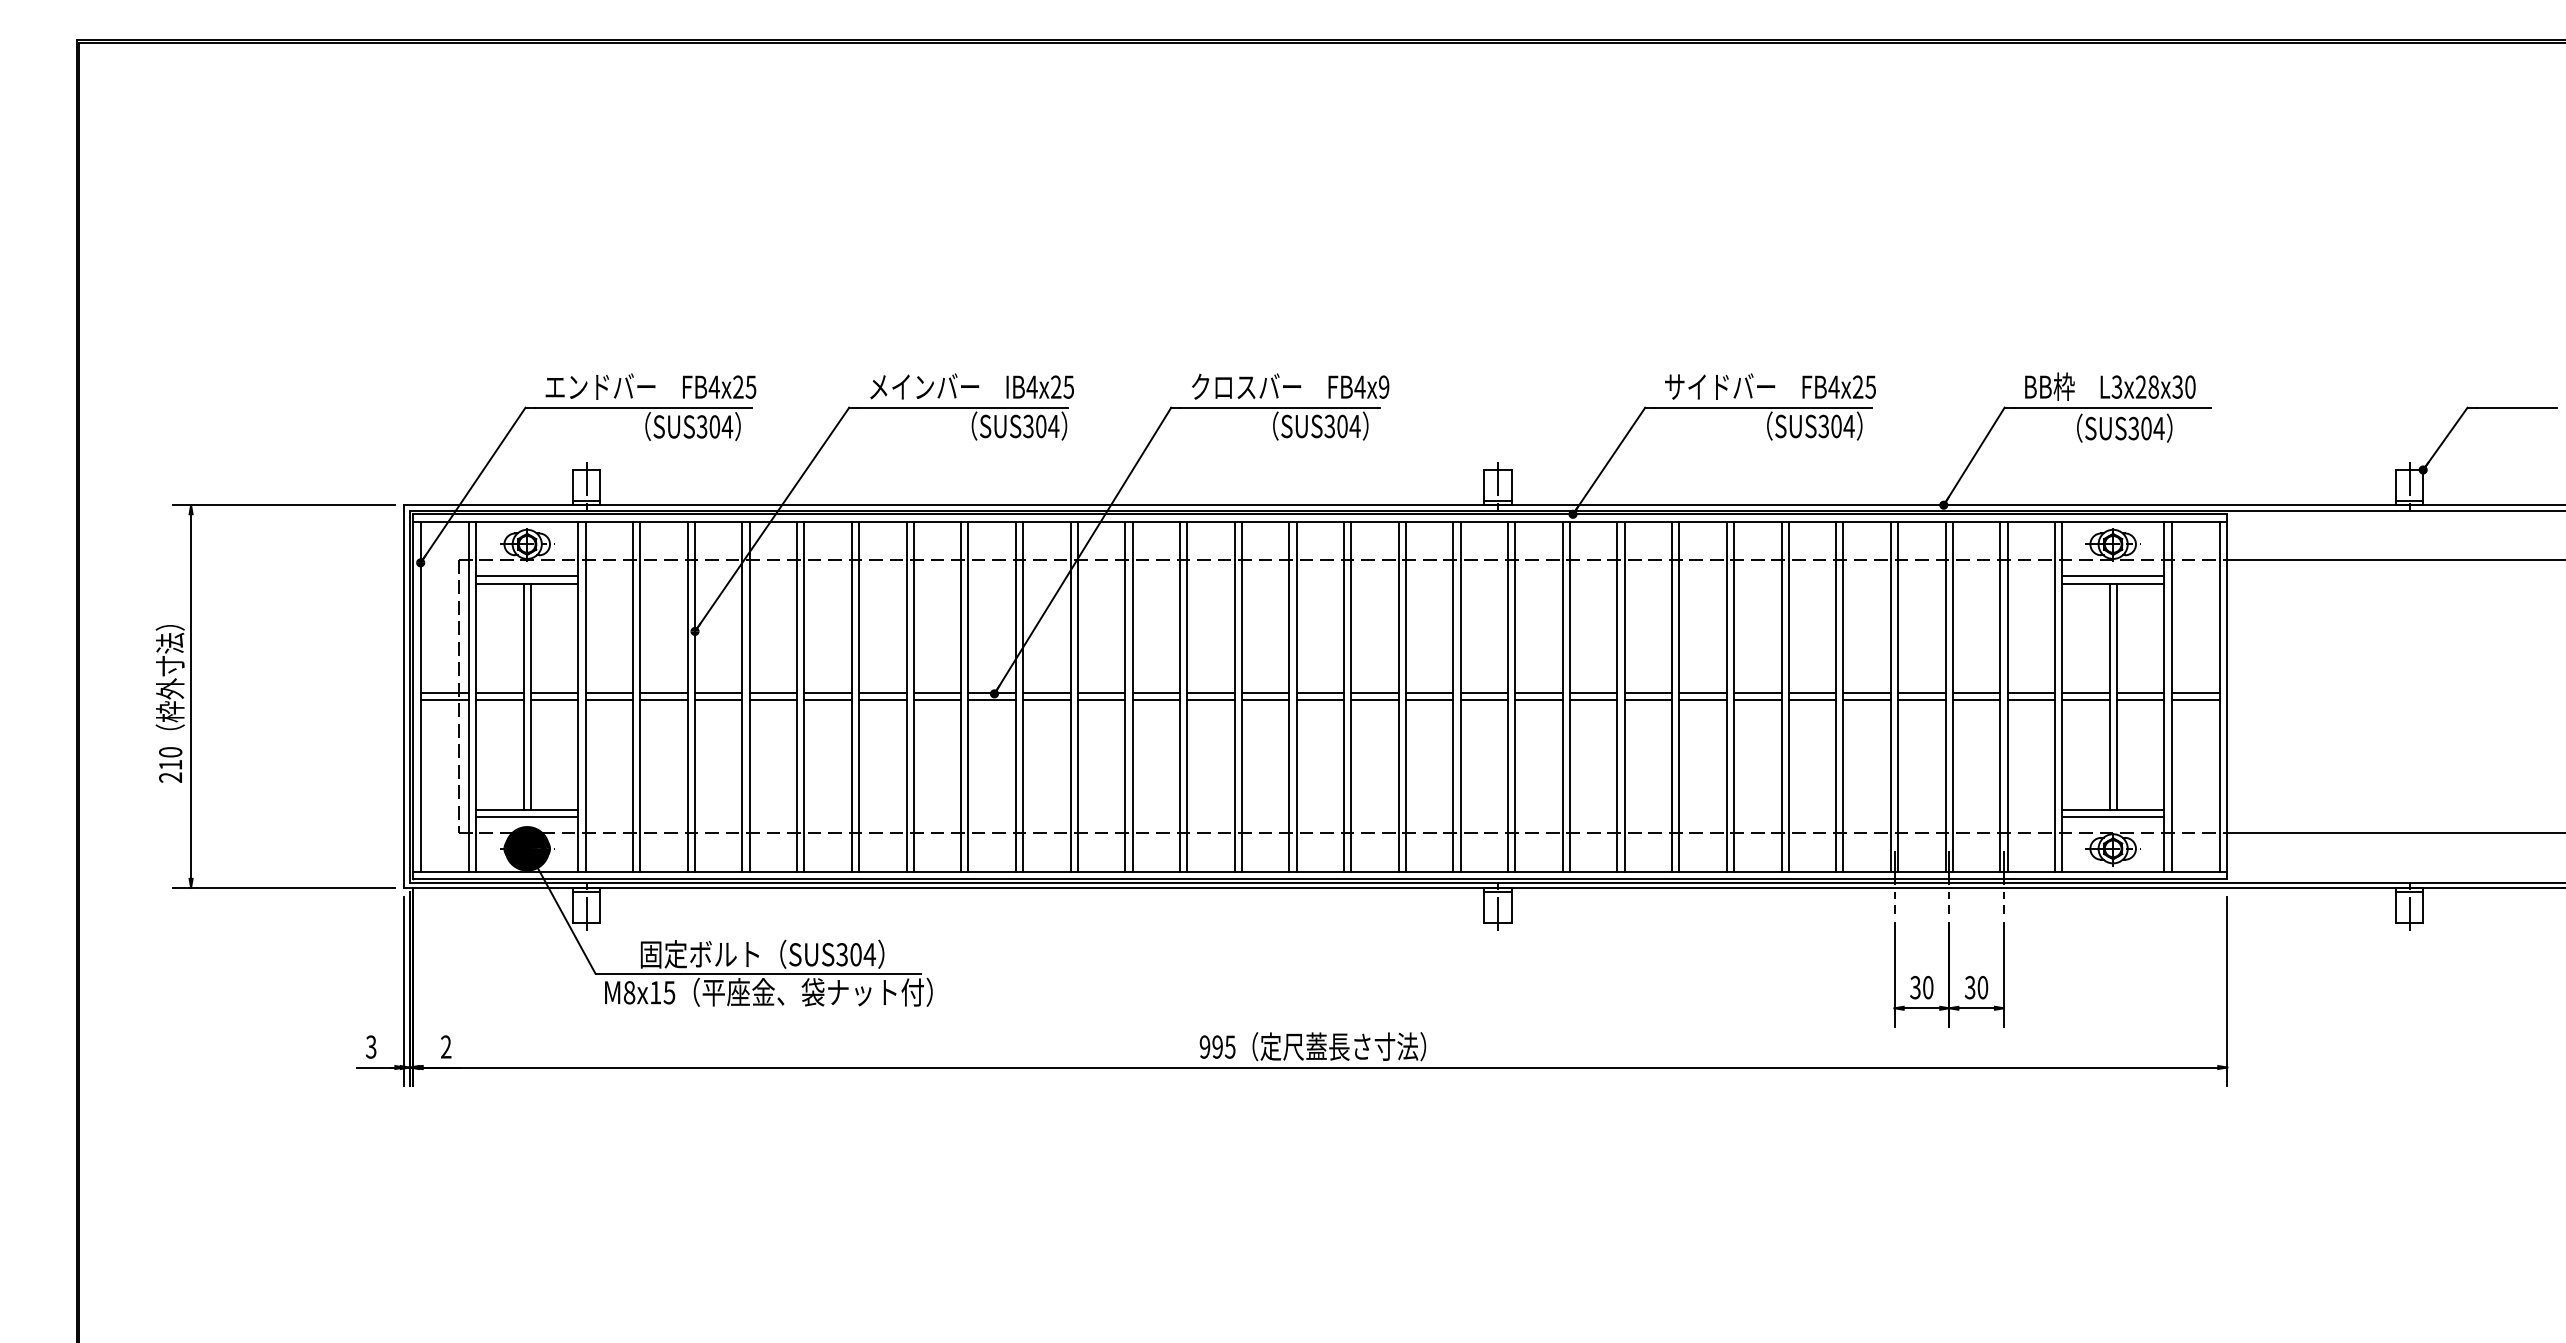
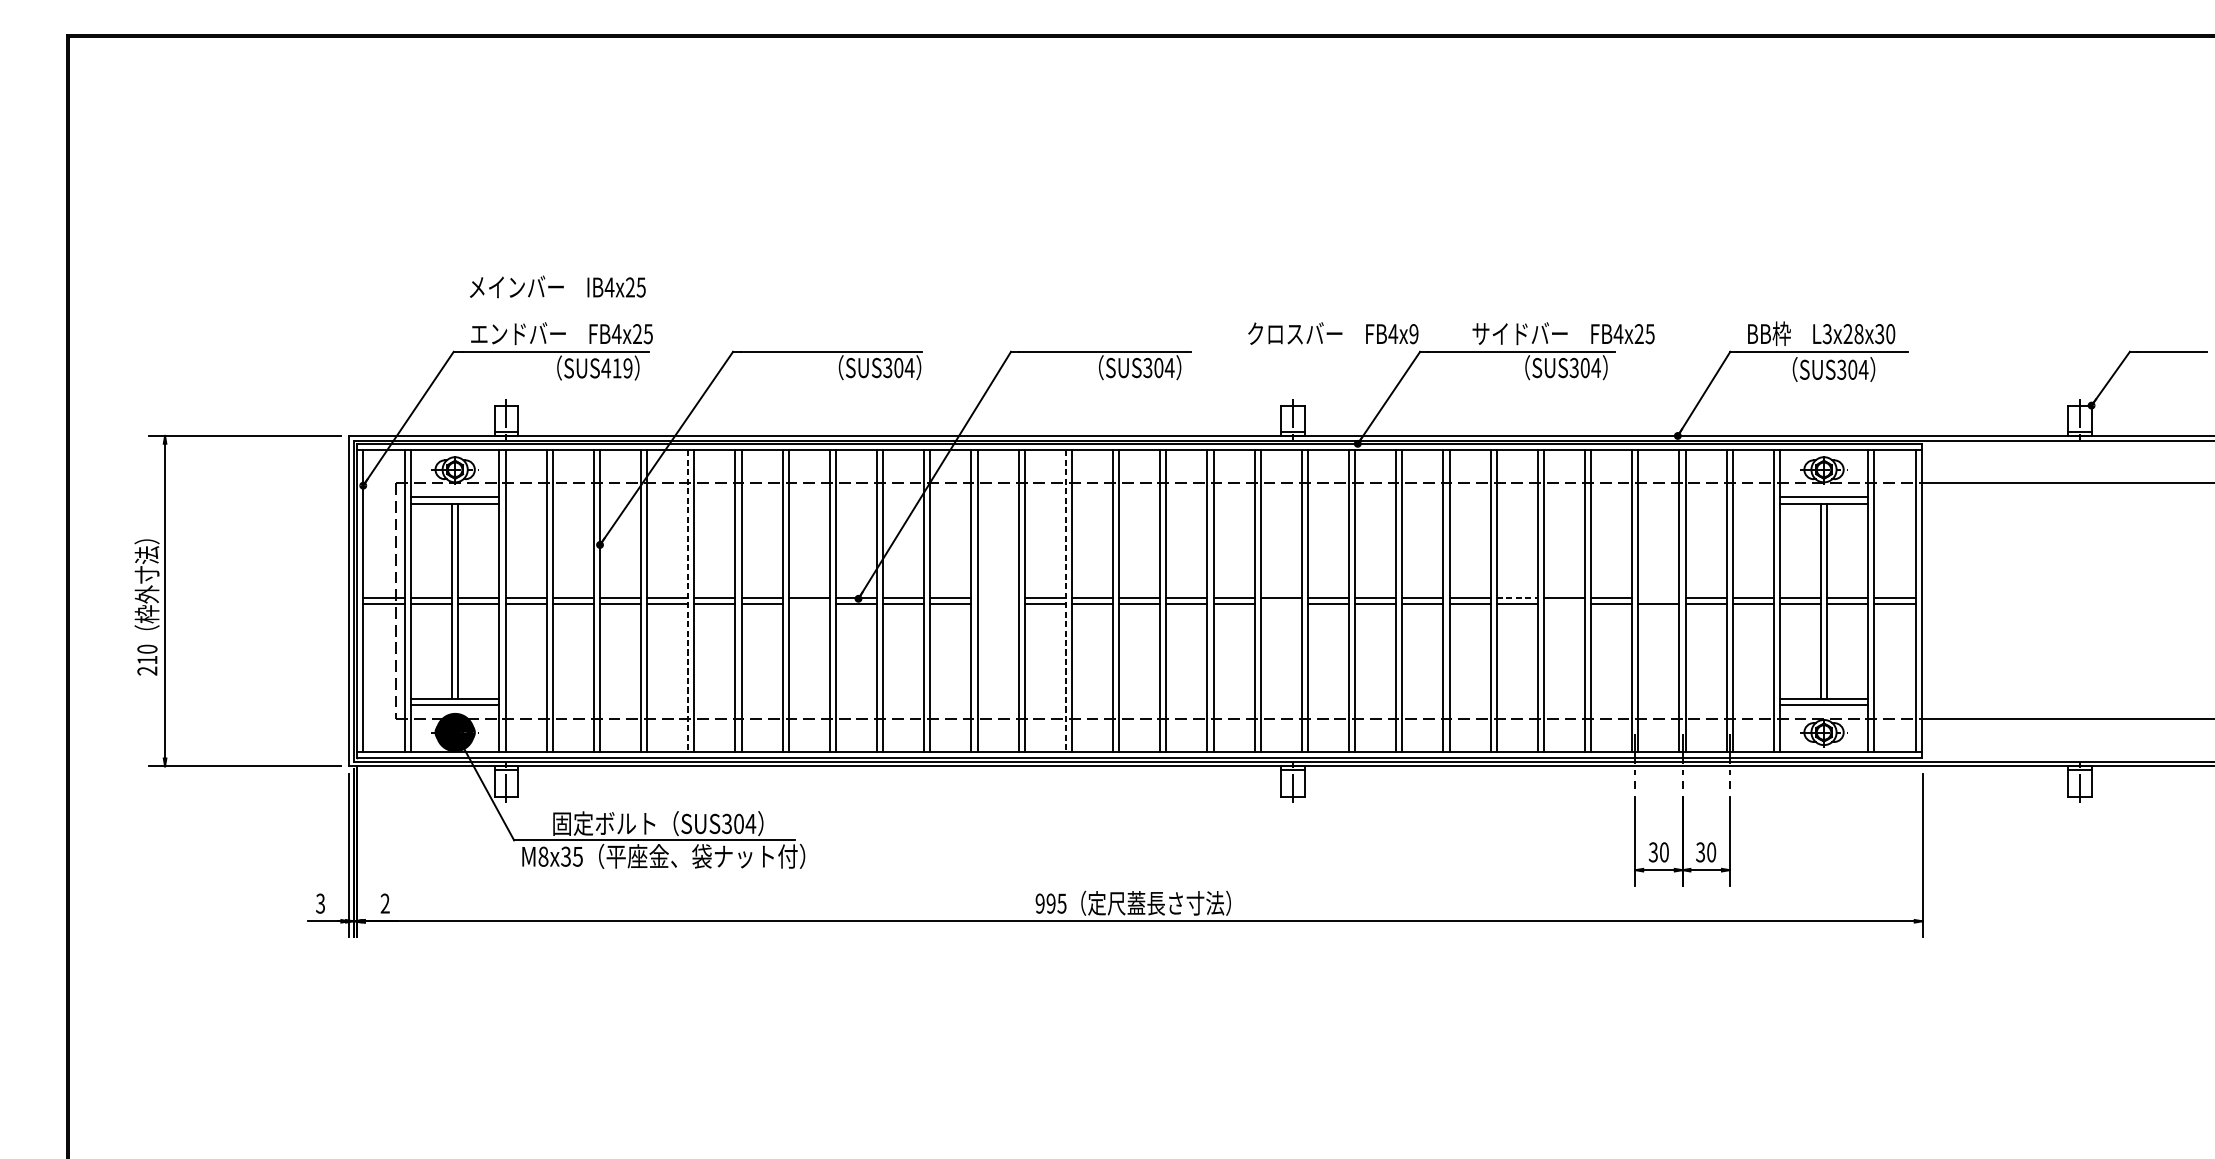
text: (971, 386) -> (557, 286), moved
text: (1290, 386) -> (1333, 333), moved
text: (1770, 386) -> (1563, 333), moved
text: (714, 426) -> (616, 368), SUS304 -> SUS419
line: (1155, 692) -> (997, 597), removed
line: (1757, 692) -> (1517, 597), solid -> dashed
line: (1921, 692) -> (1658, 597), removed
line: (797, 697) -> (688, 601), solid -> dashed
line: (1234, 697) -> (1065, 601), solid -> dashed
line: (937, 700) -> (809, 604), removed
line: (1155, 700) -> (997, 604), removed
line: (1484, 700) -> (1281, 604), removed
line: (1812, 700) -> (1564, 604), removed
text: (655, 992) -> (565, 856), M8x15 -> M8x35

